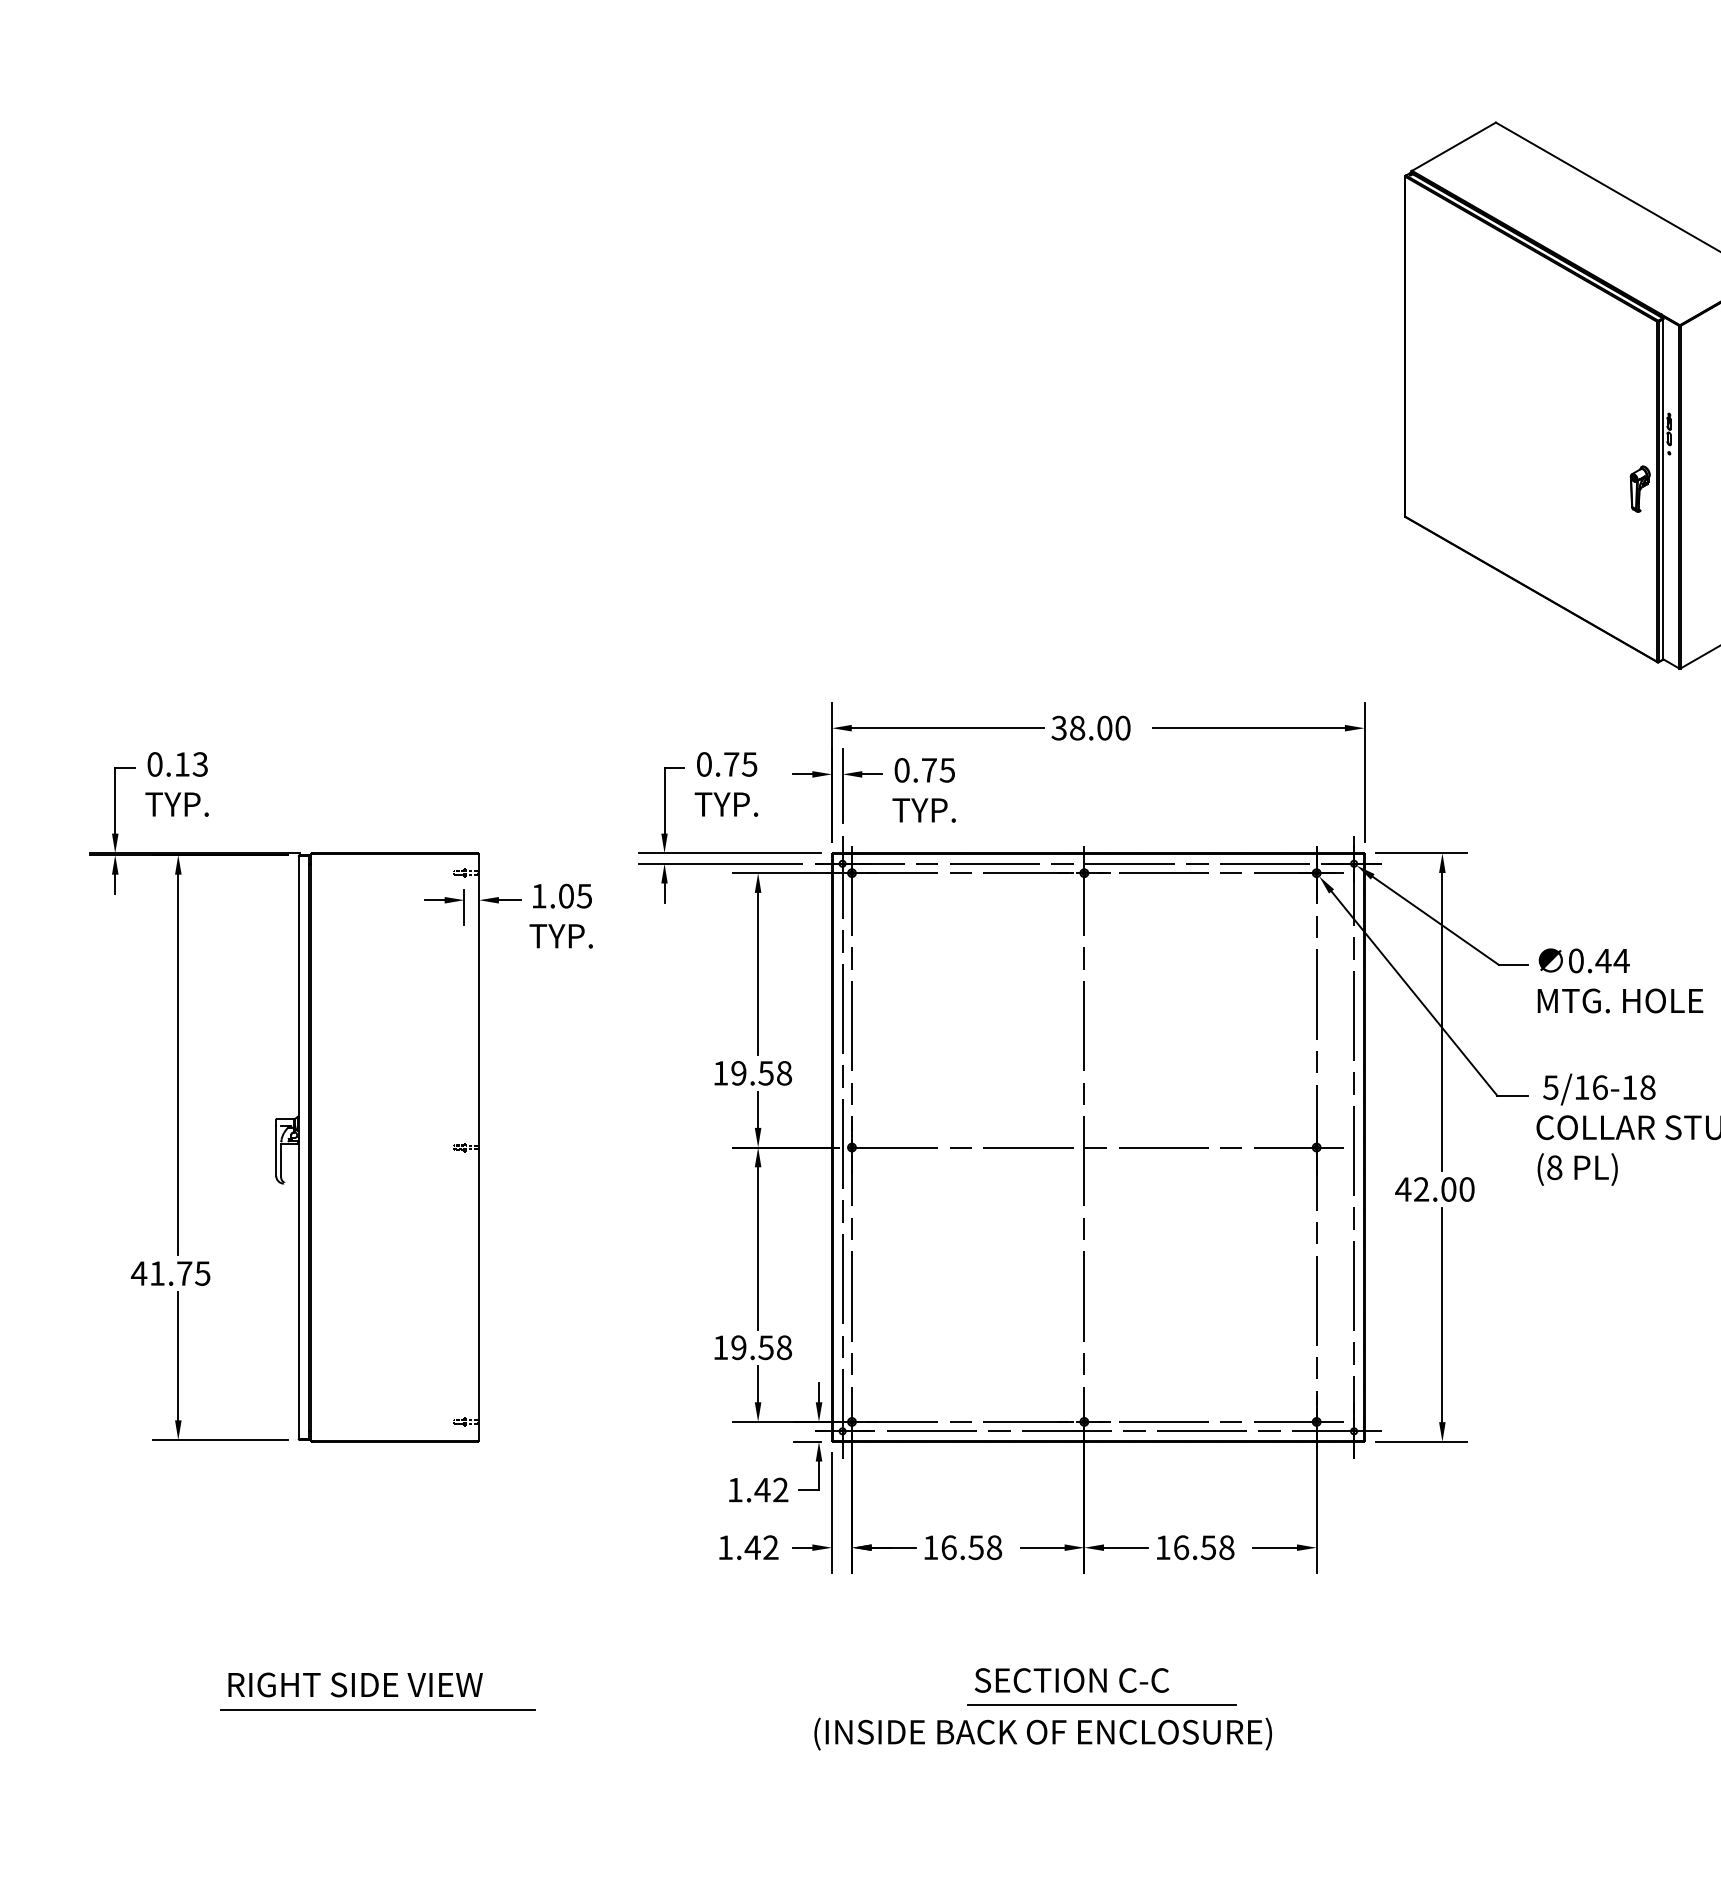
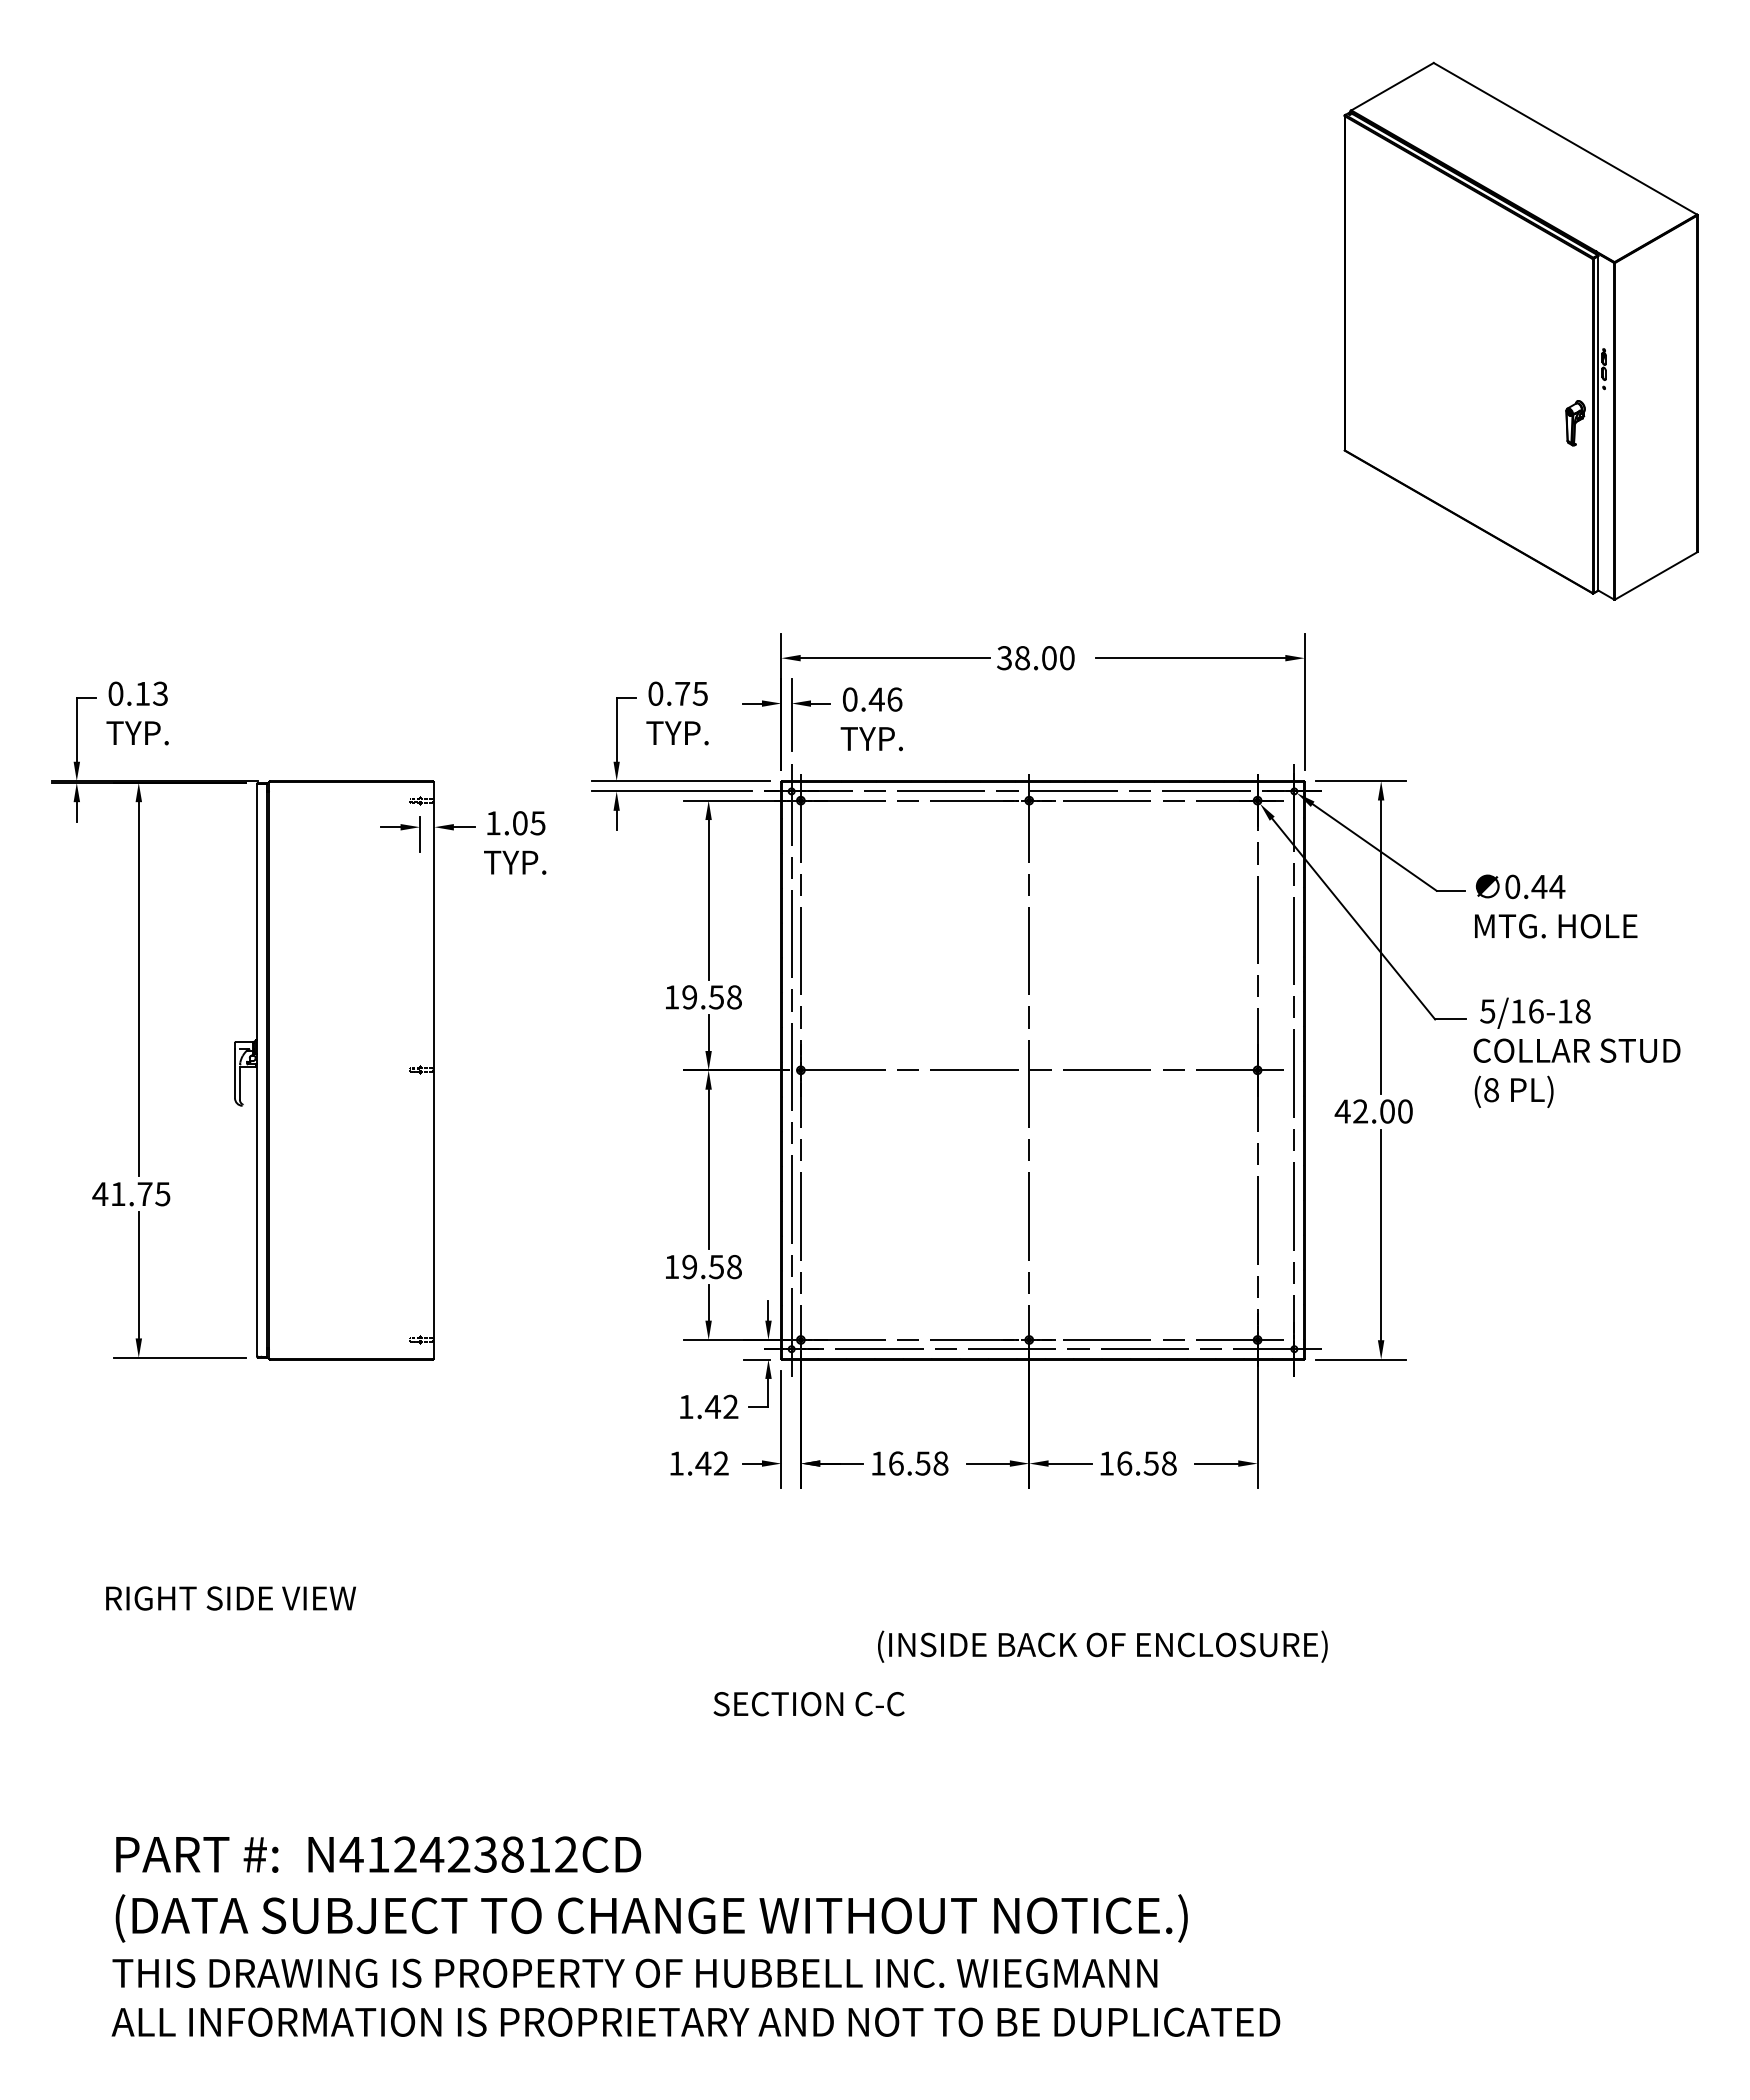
text: (938, 770) -> (885, 699), 0.75 -> 0.46
text: (1071, 1680) -> (808, 1704), moved
text: (355, 1684) -> (230, 1598), moved
line: (1101, 1705) -> (1046, 1618), removed
line: (377, 1709) -> (334, 1622), removed
text: (1042, 1733) -> (1102, 1646), moved

